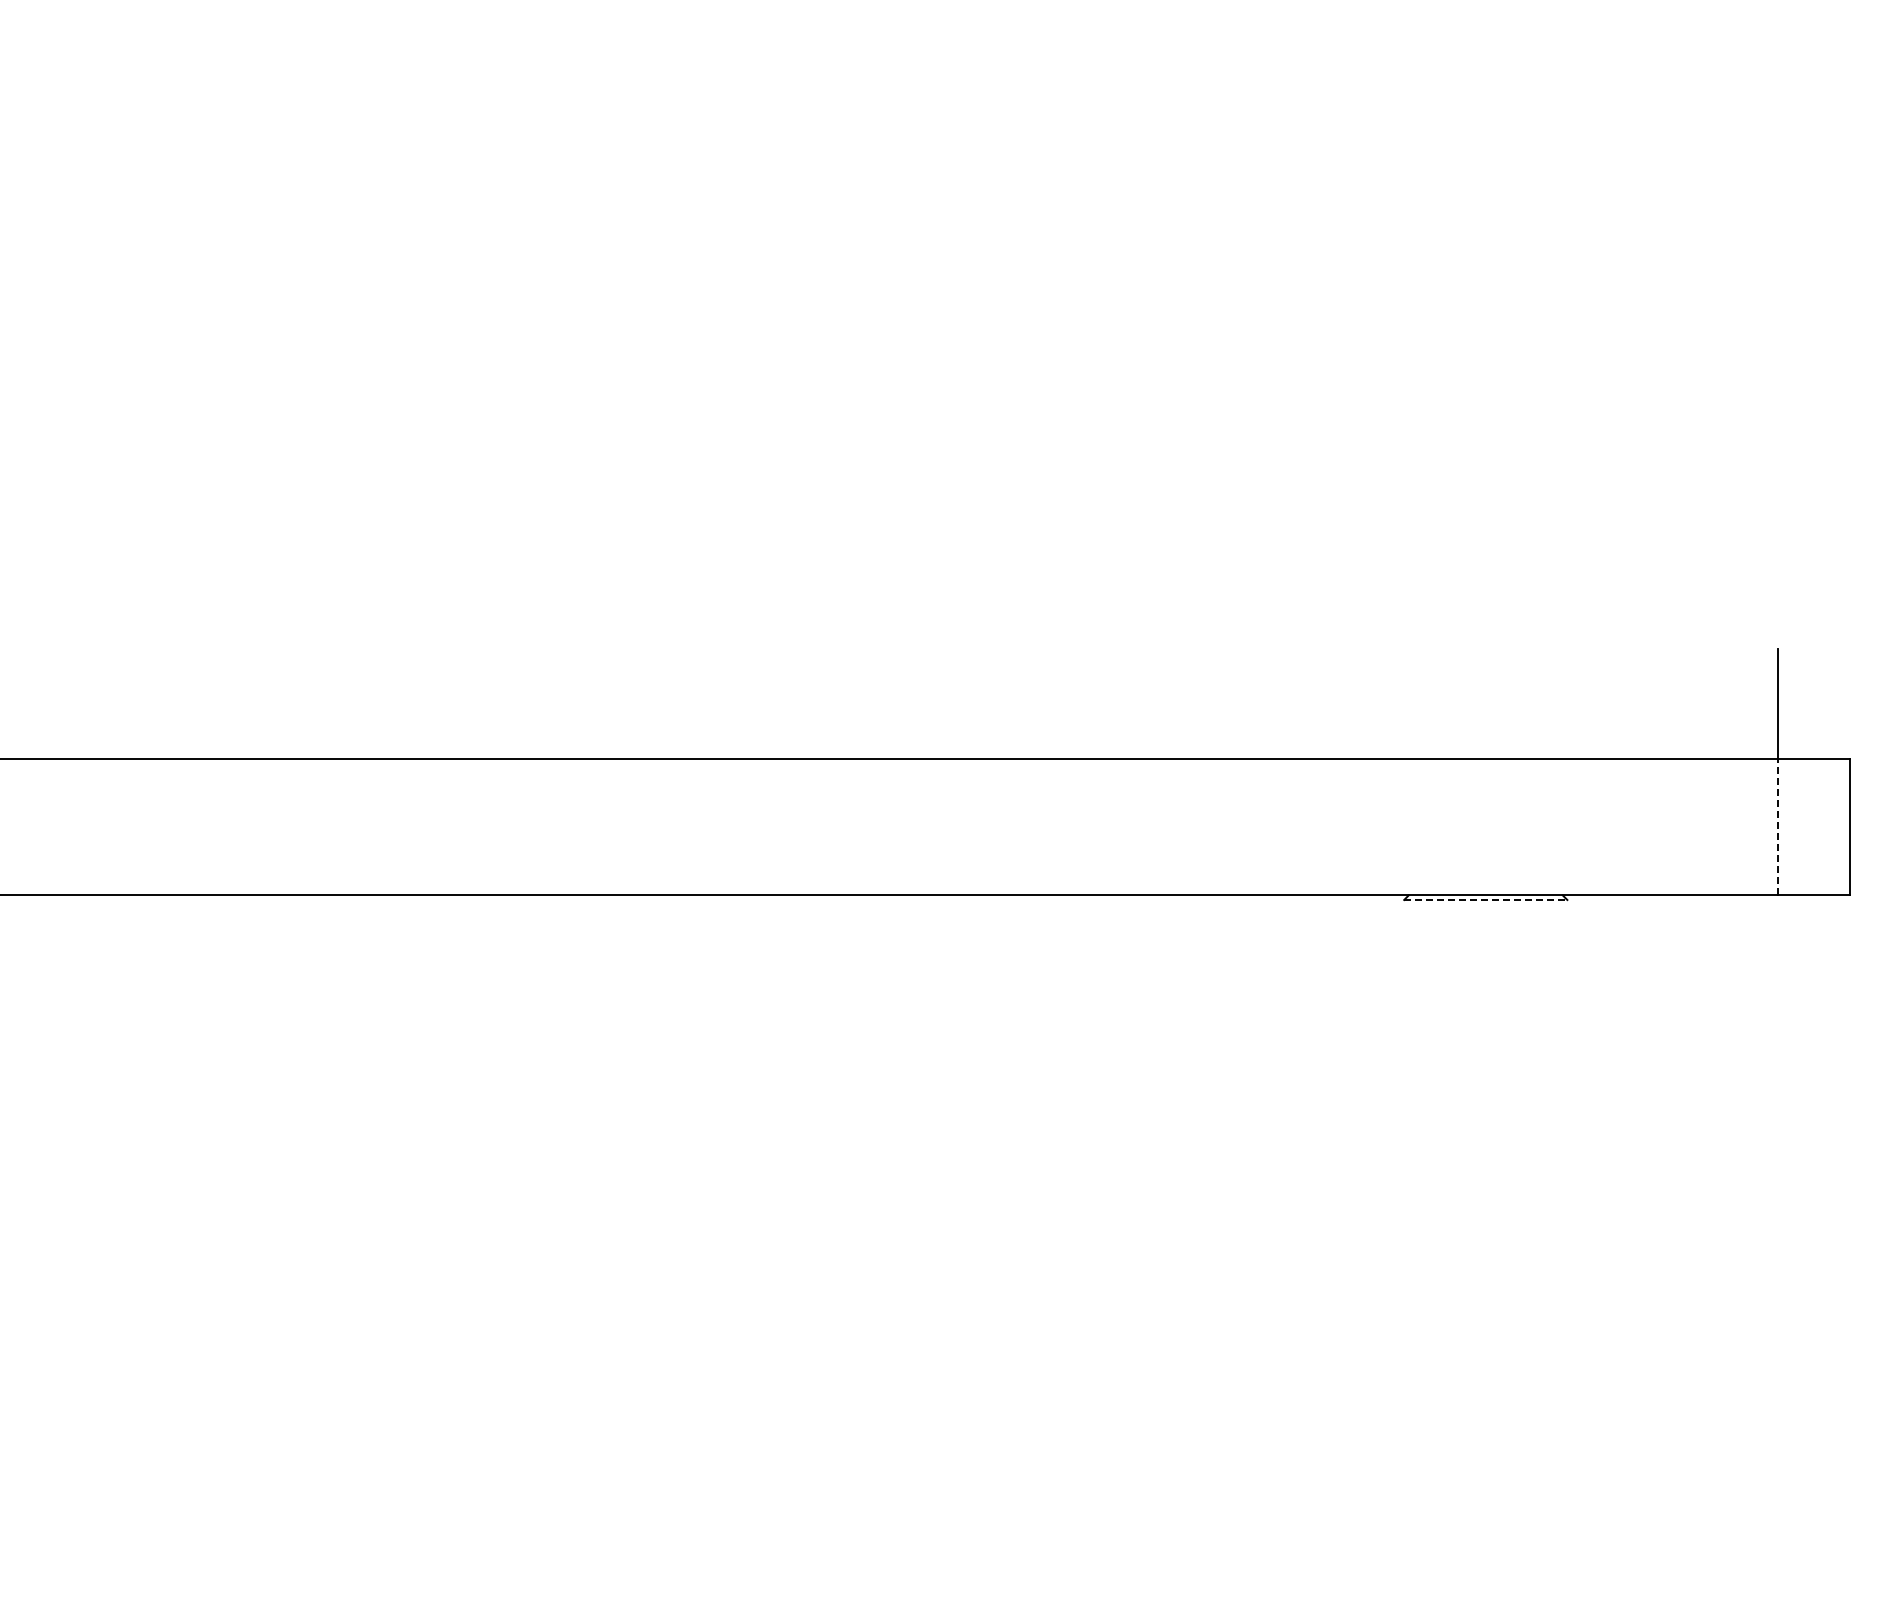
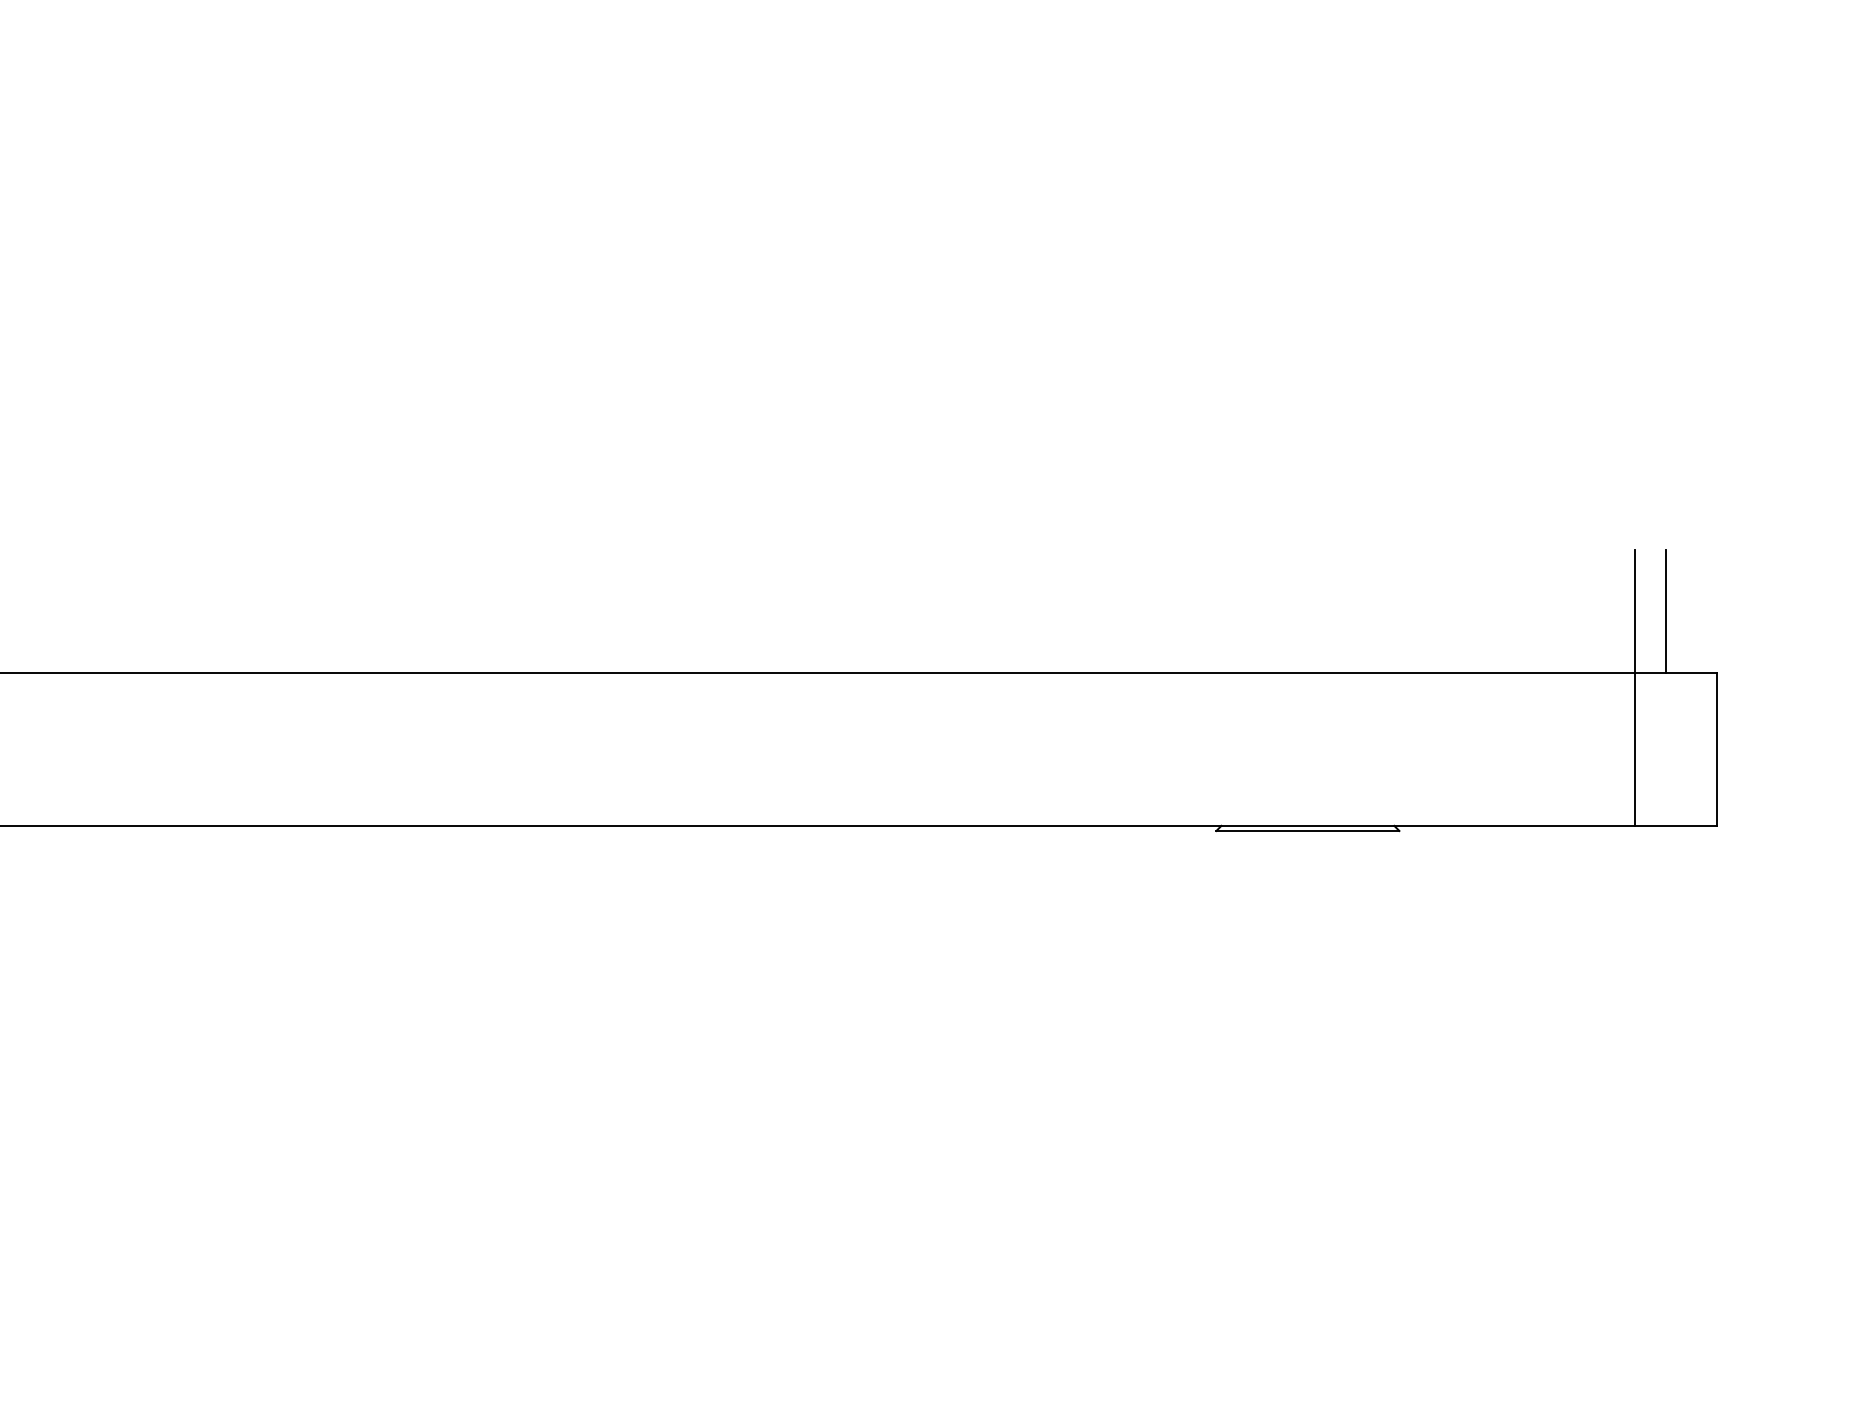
line: (1804, 703) -> (1665, 610), added
line: (1777, 826) -> (1635, 748), dashed -> solid
line: (1485, 900) -> (1307, 831), dashed -> solid

